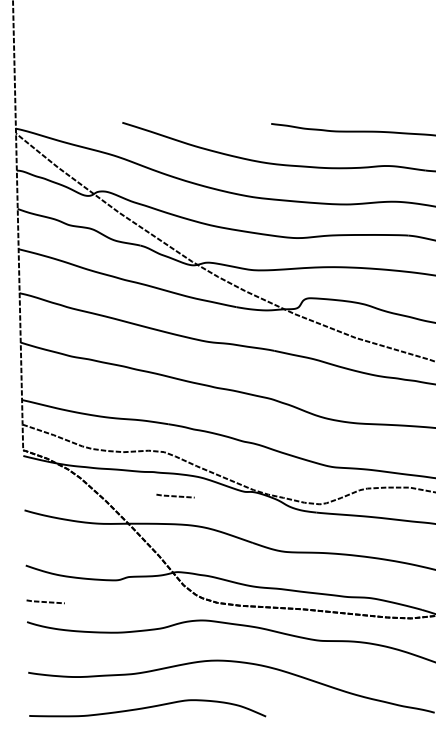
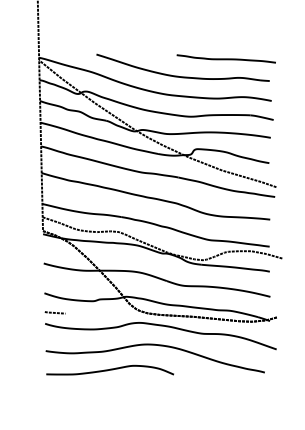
line: (174, 495) -> (124, 255), removed

